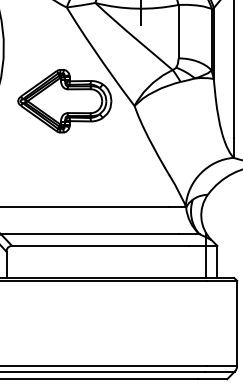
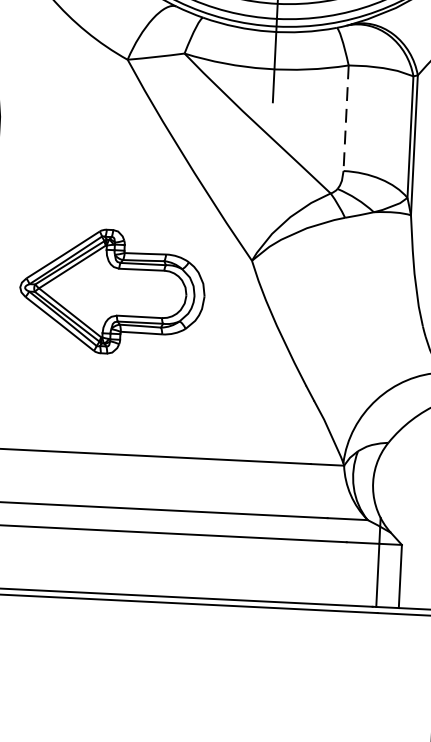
line: (178, 31) -> (345, 117), solid -> dashed
part: (64, 101) -> (111, 292), moved

